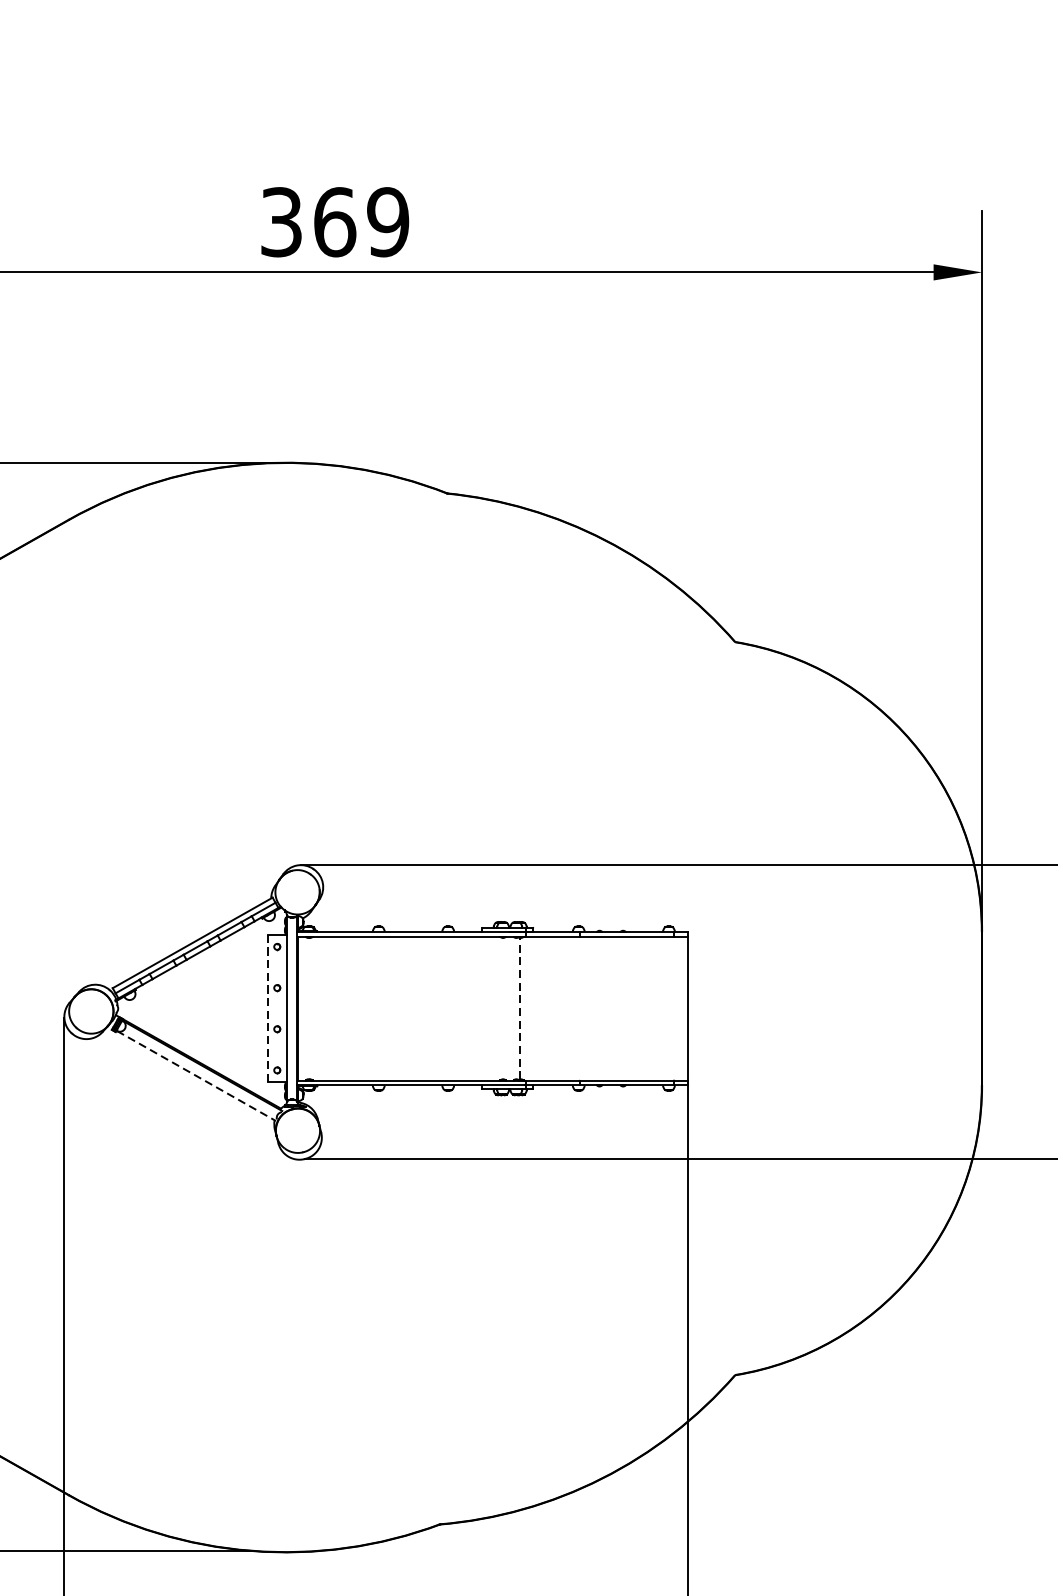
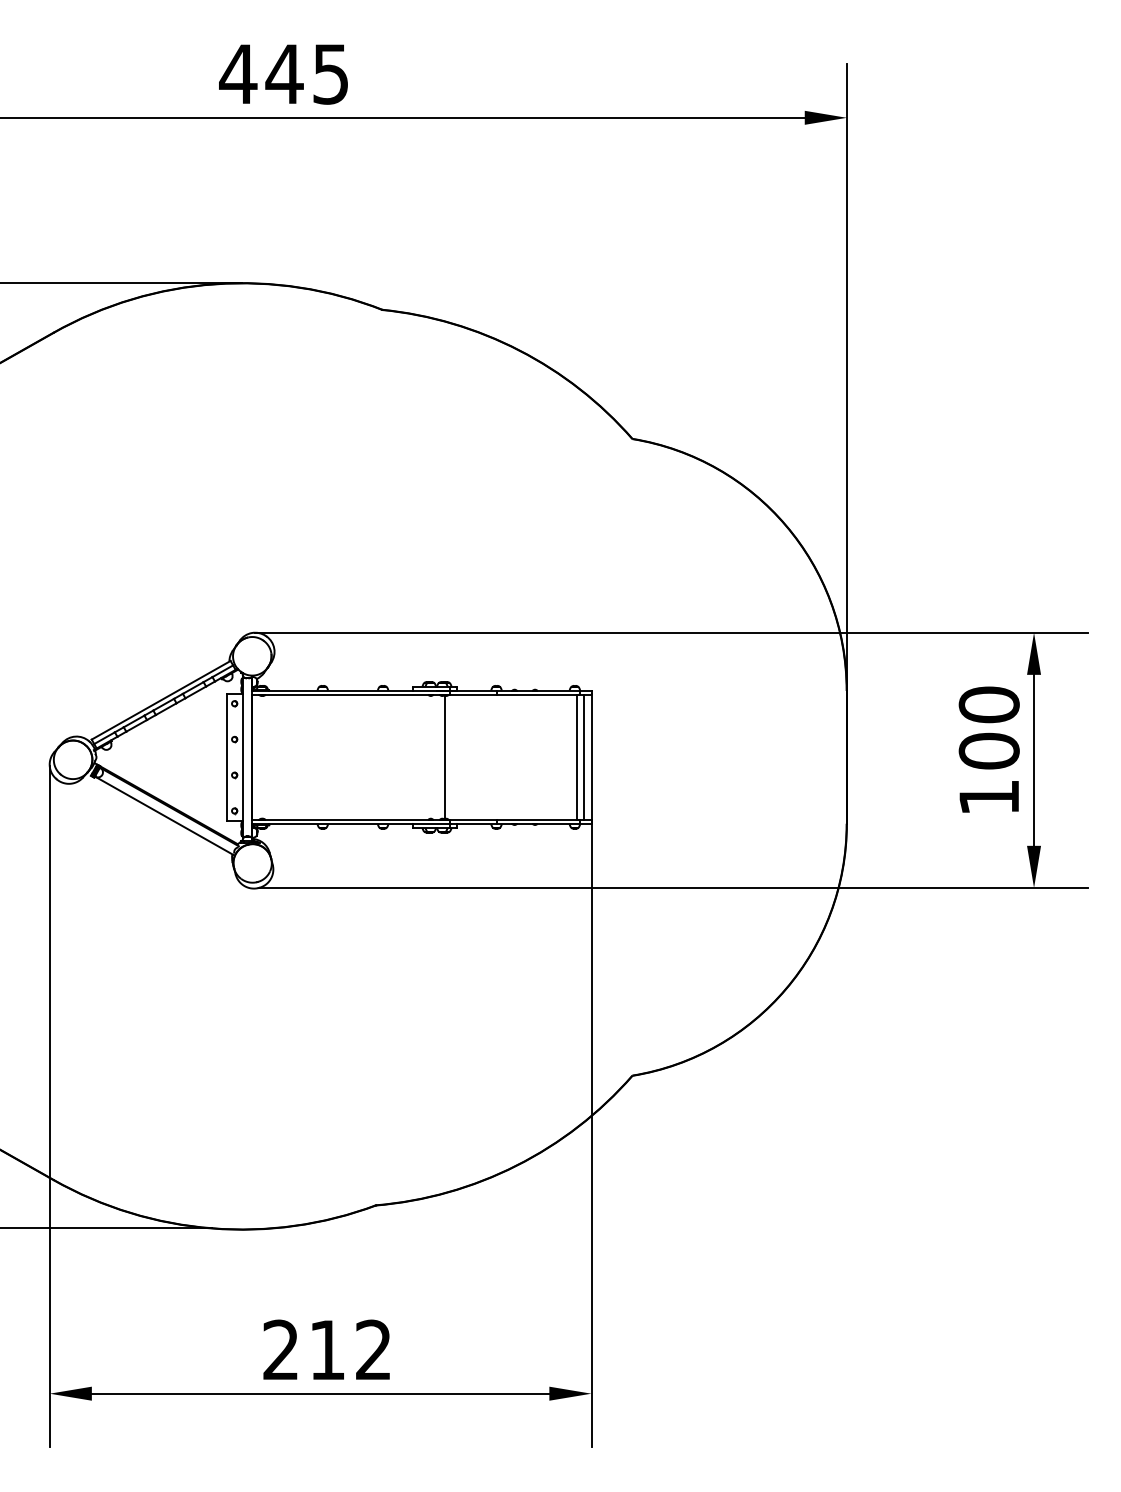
text: (334, 221) -> (284, 73), 369 -> 445
line: (520, 1007) -> (445, 756), dashed -> solid
line: (670, 1007) -> (576, 756), added
line: (678, 1007) -> (583, 756), added
line: (267, 1008) -> (226, 757), dashed -> solid
line: (196, 1076) -> (164, 816), dashed -> solid

